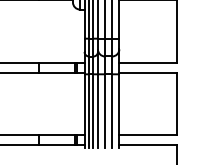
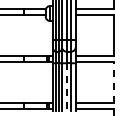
line: (177, 102) -> (113, 81), solid -> dashed
line: (104, 111) -> (66, 87), solid -> dashed

